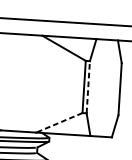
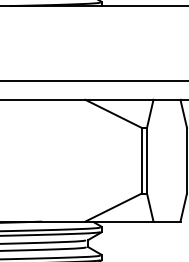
line: (88, 87) -> (147, 160), dashed -> solid
line: (59, 122) -> (113, 207), dashed -> solid

